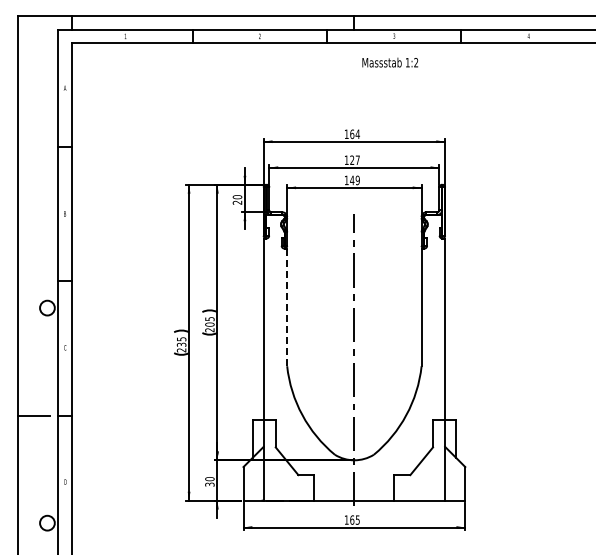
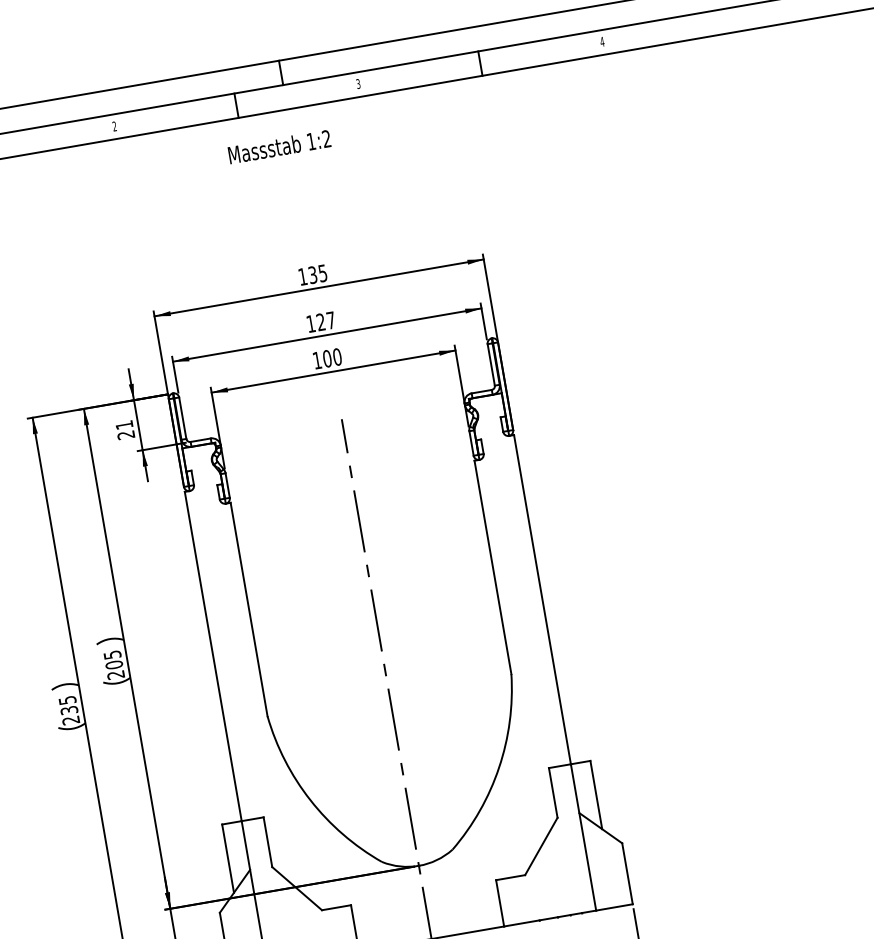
text: (390, 62) -> (279, 146), moved
text: (354, 134) -> (317, 274), 164 -> 135
text: (354, 180) -> (331, 358), 149 -> 100
text: (237, 197) -> (124, 425), 20 -> 21
line: (287, 307) -> (249, 609), dashed -> solid

